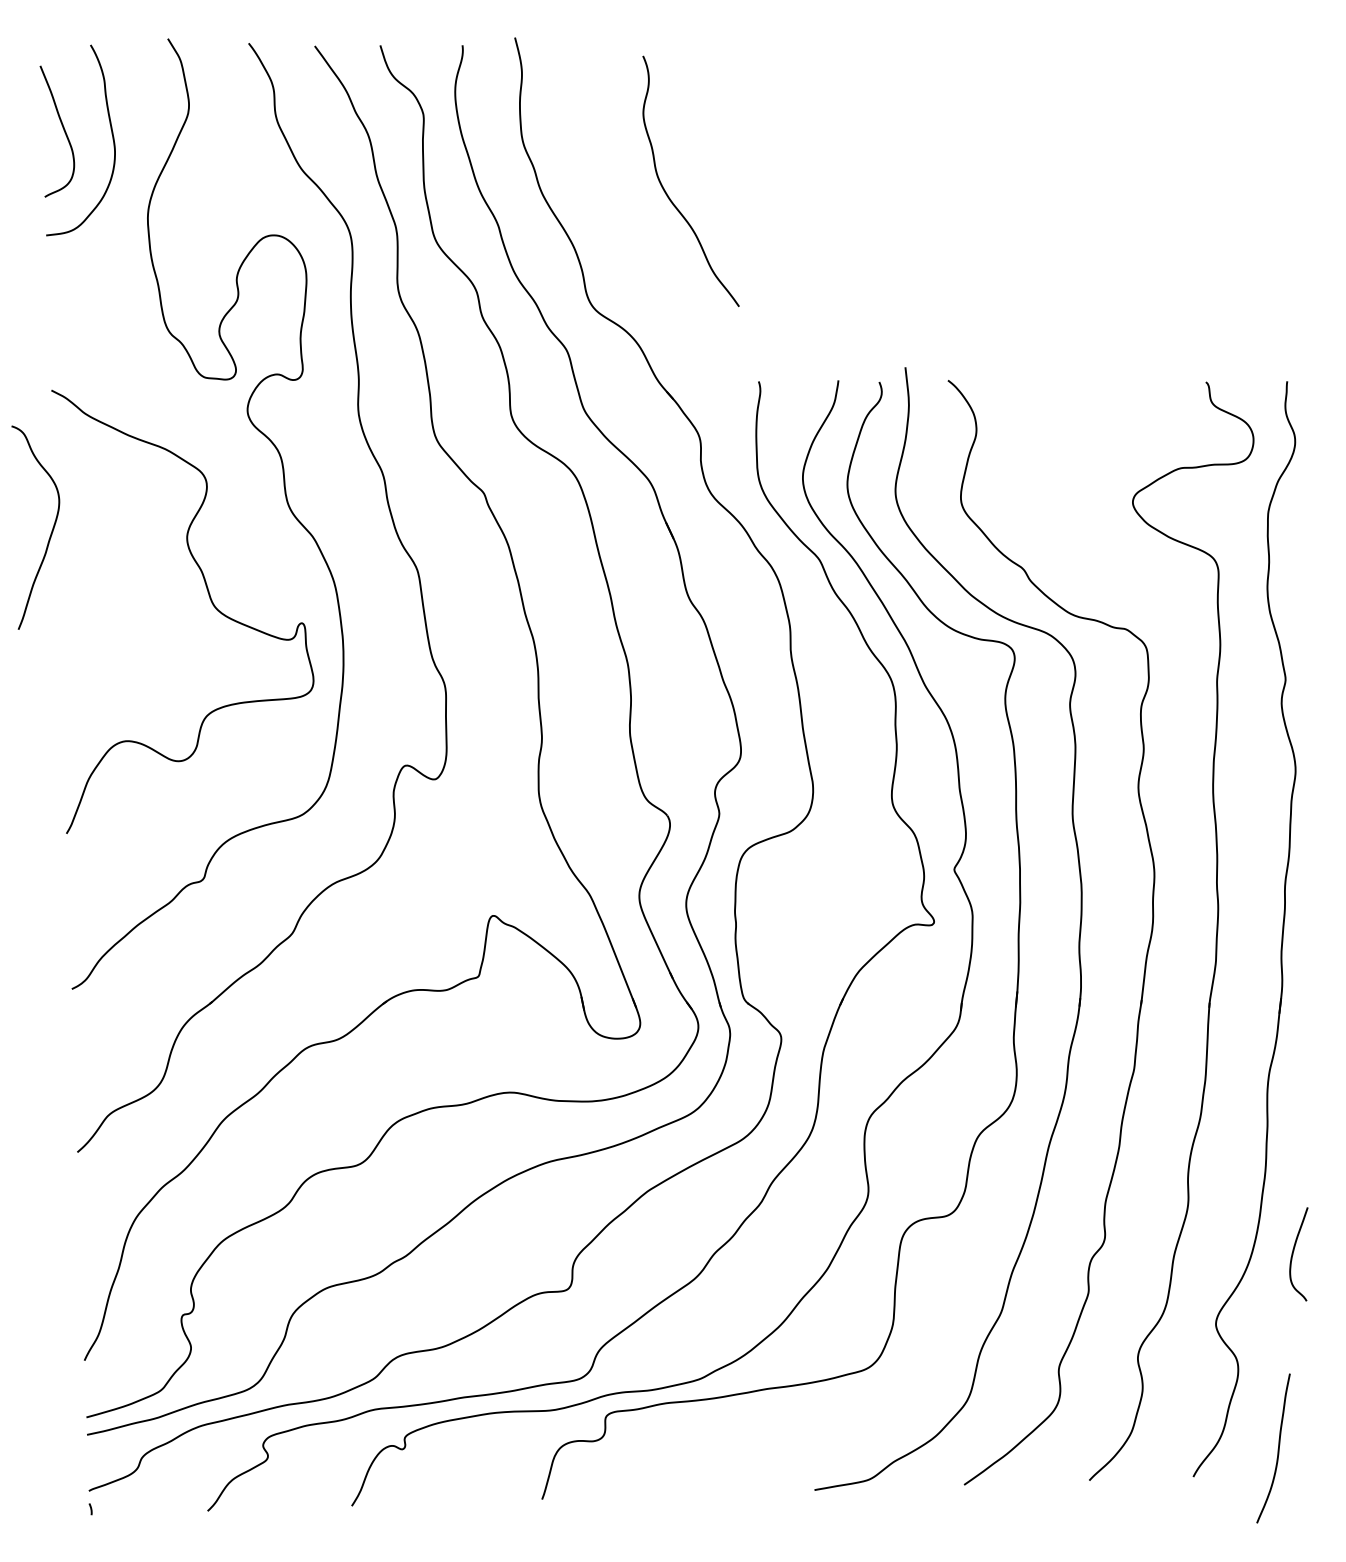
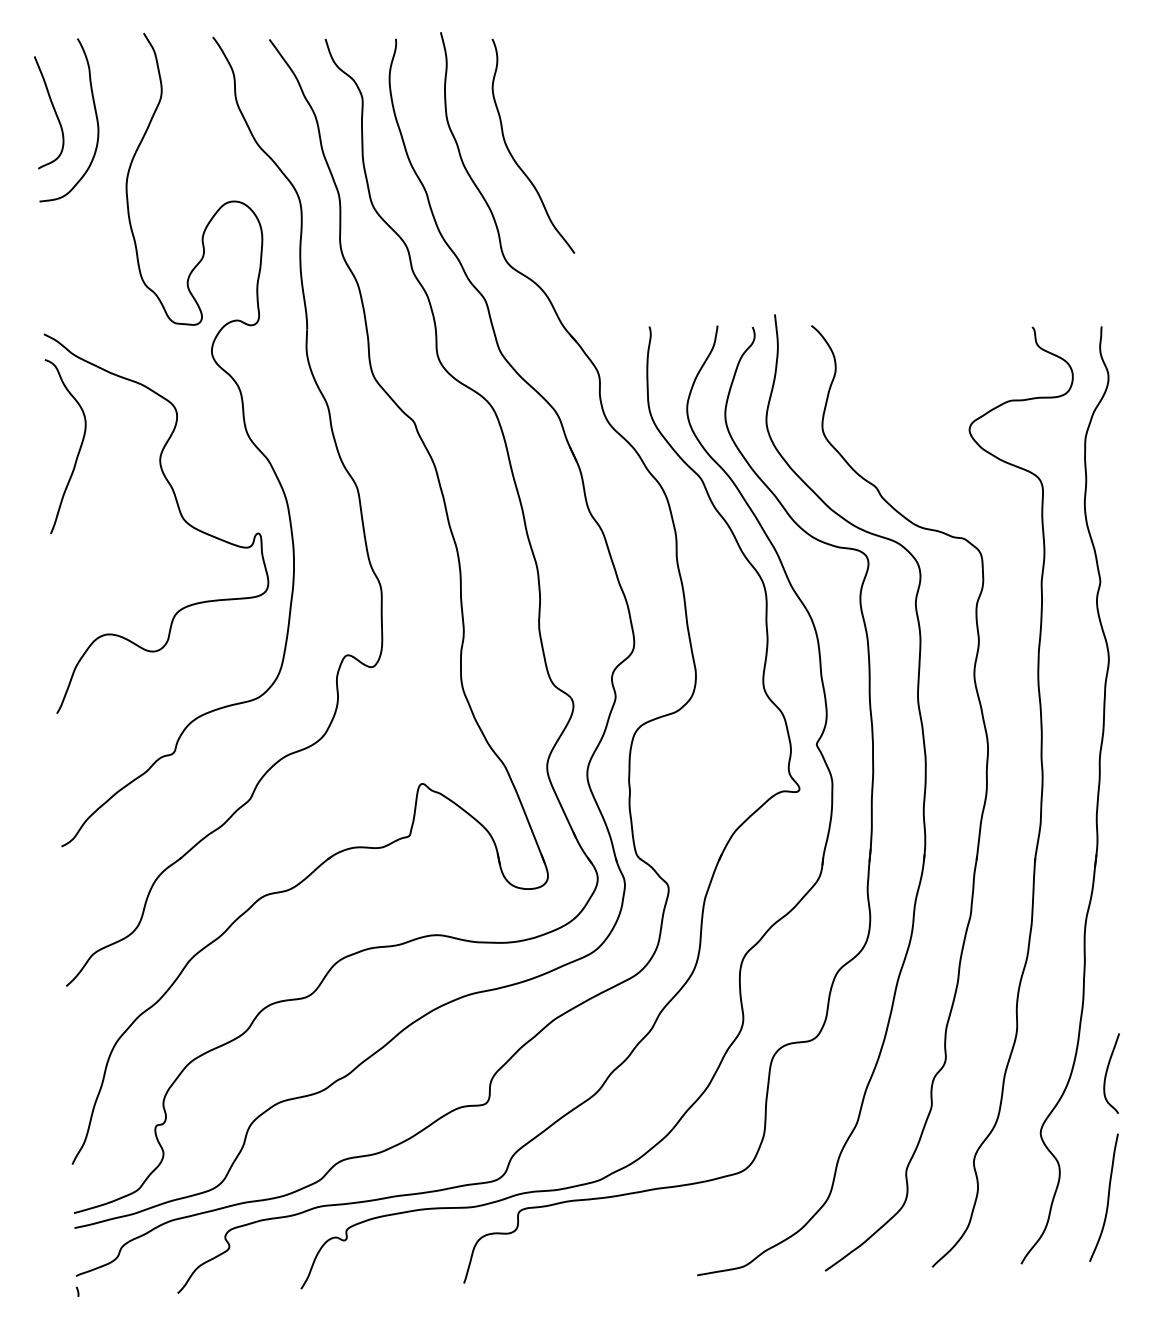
curve: (667, 193) -> (513, 156), moved
curve: (50, 532) -> (78, 450), moved
curve: (1277, 1448) -> (1107, 1197), moved

